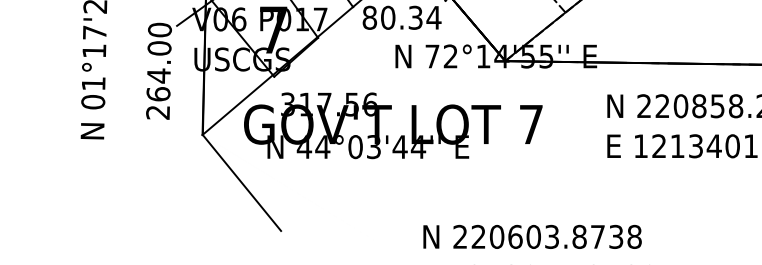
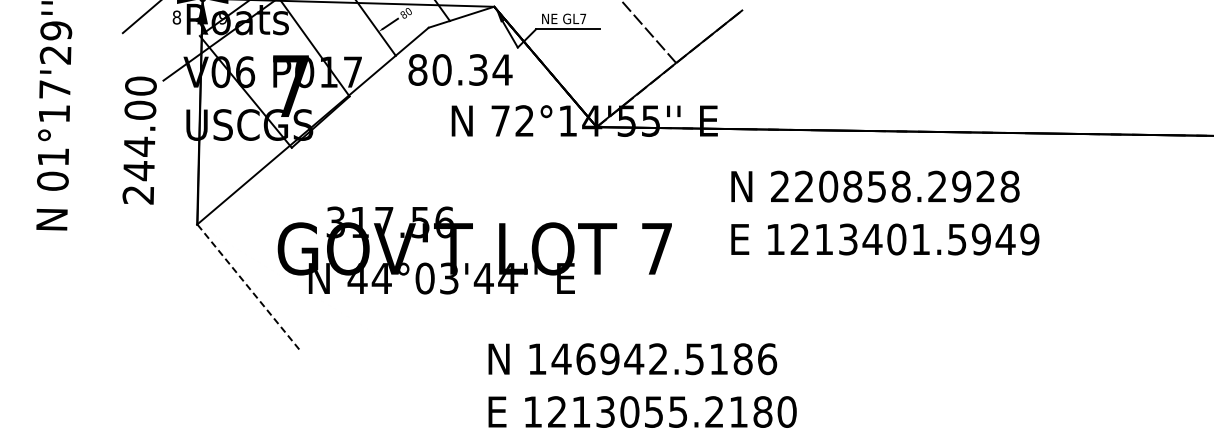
text: (158, 94) -> (138, 171), 264.00 -> 244.00
text: (393, 125) -> (474, 250), moved
line: (242, 183) -> (249, 288), solid -> dashed
text: (547, 237) -> (652, 359), 220603.8738 -> 146942.5186

